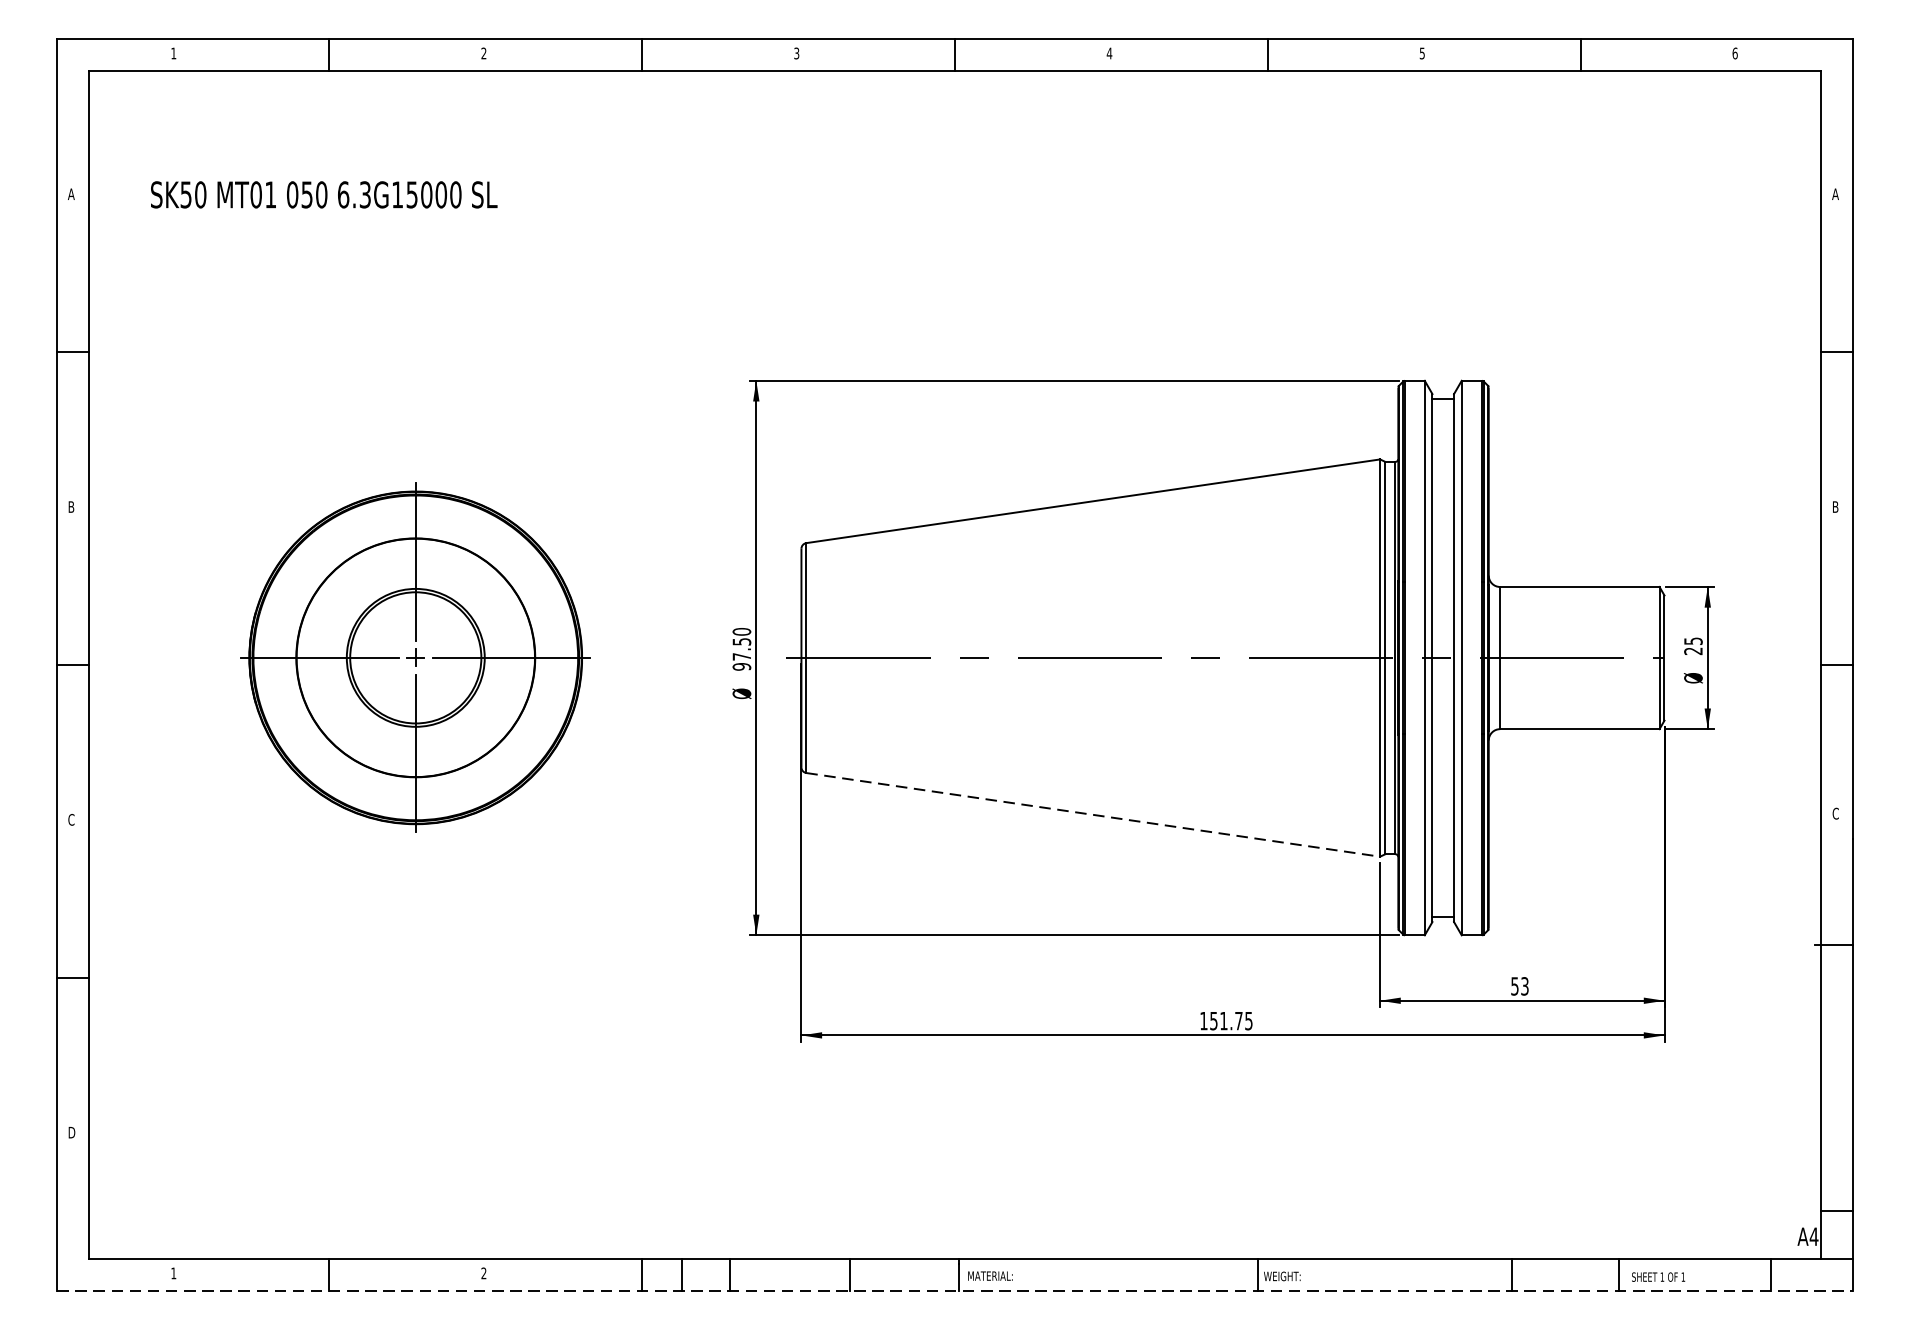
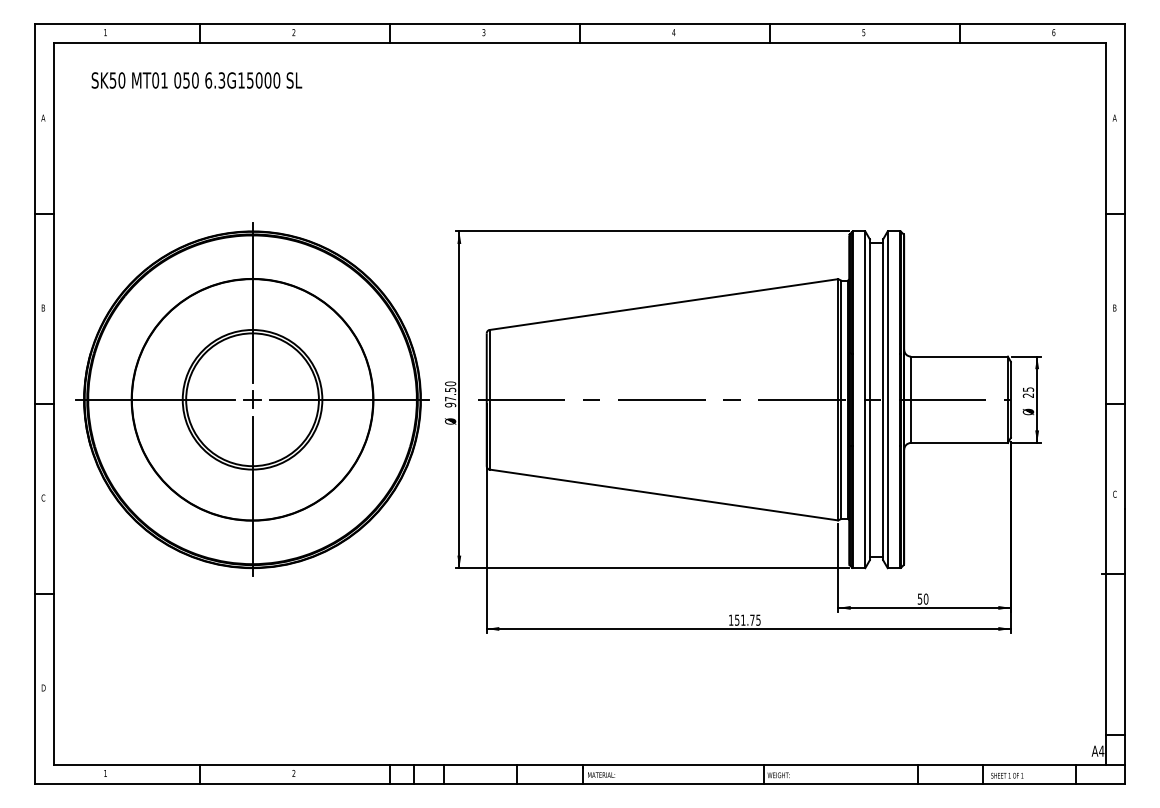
text: (323, 194) -> (196, 80), moved
part: (415, 657) -> (252, 399), size x1.67
line: (1094, 815) -> (664, 495), dashed -> solid
text: (1523, 985) -> (925, 598), 53 -> 50
line: (955, 1289) -> (580, 783), dashed -> solid

